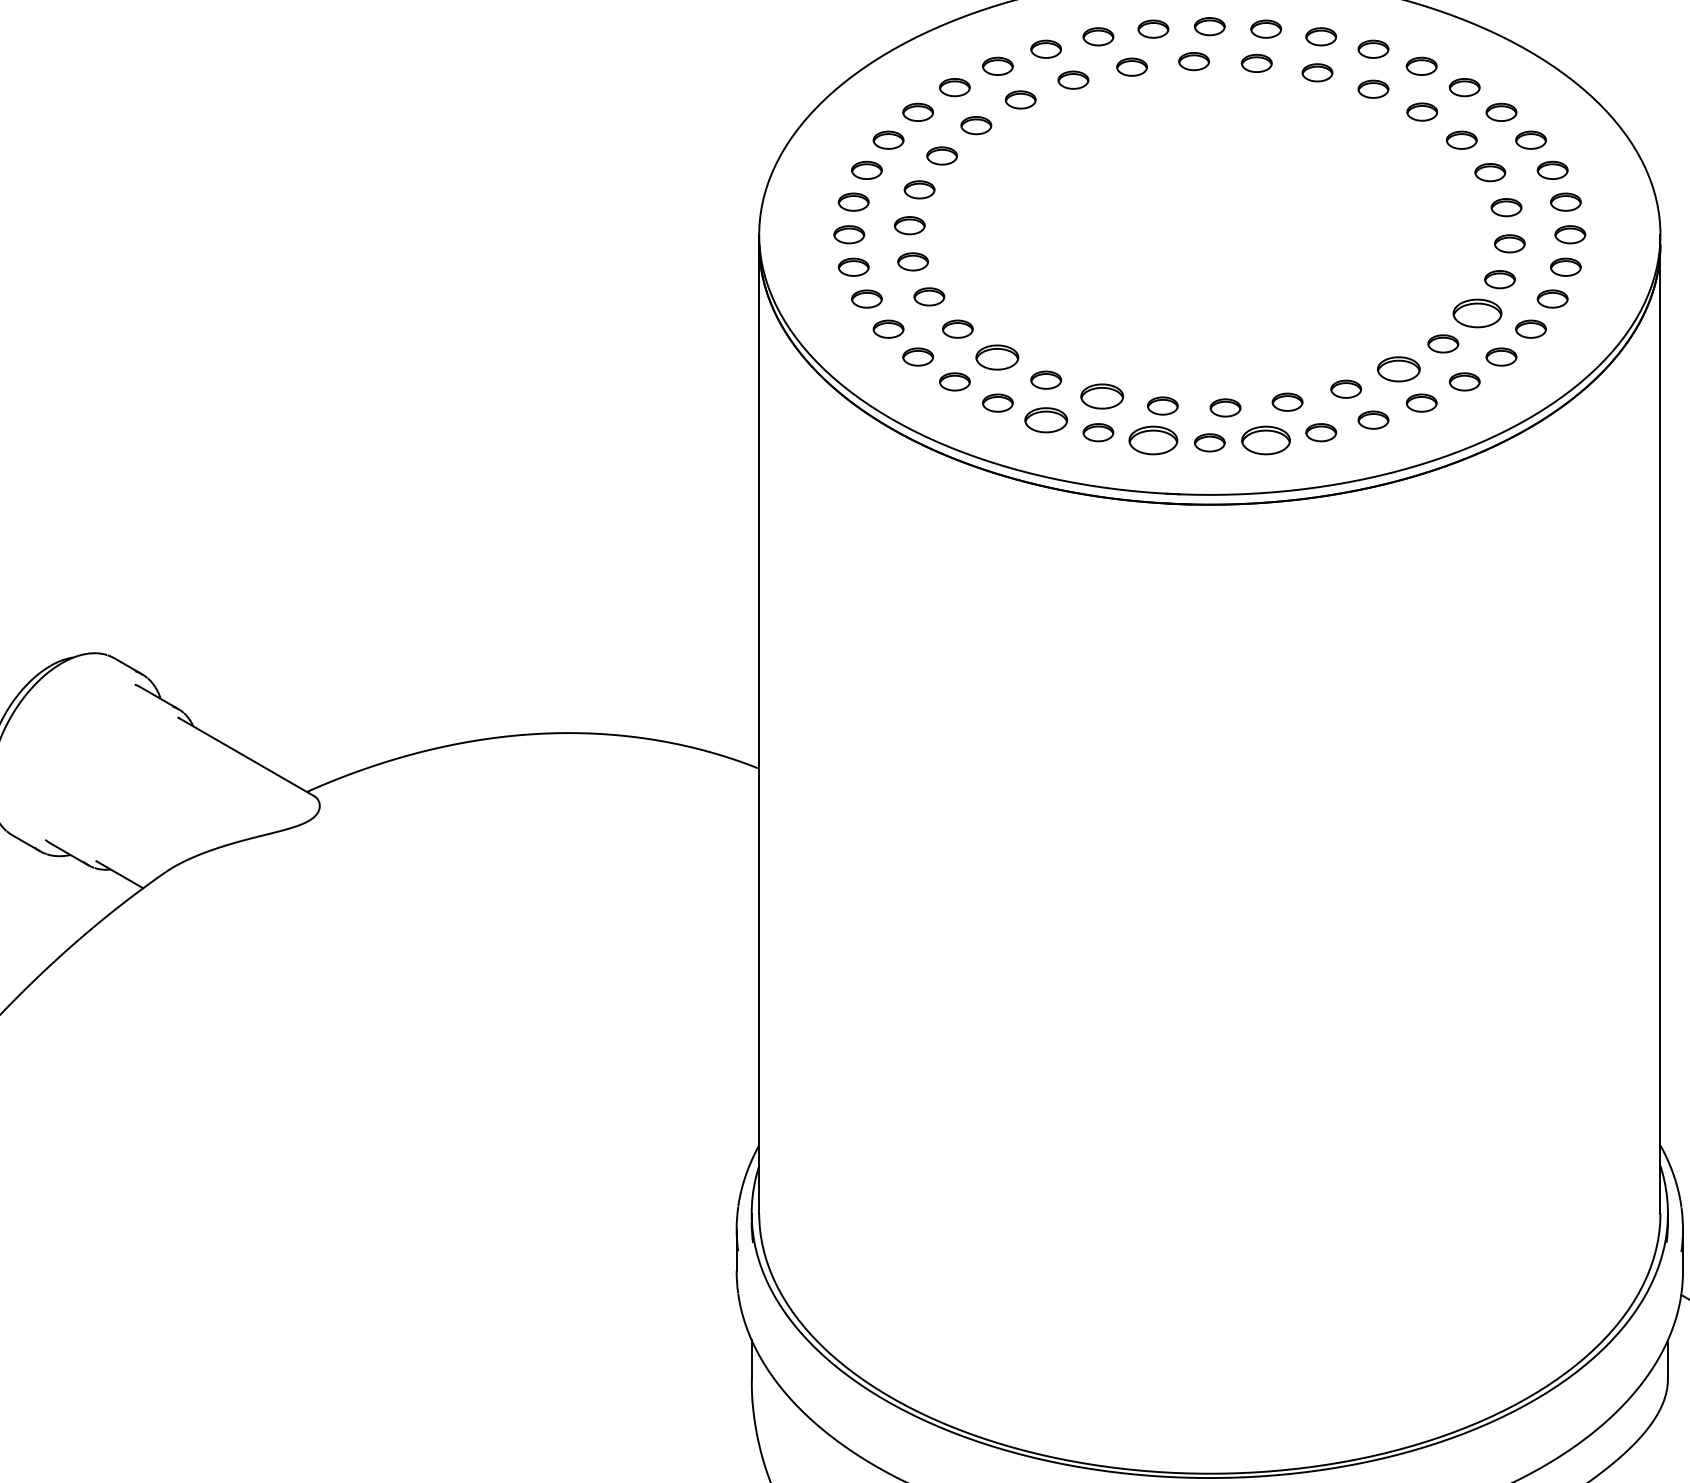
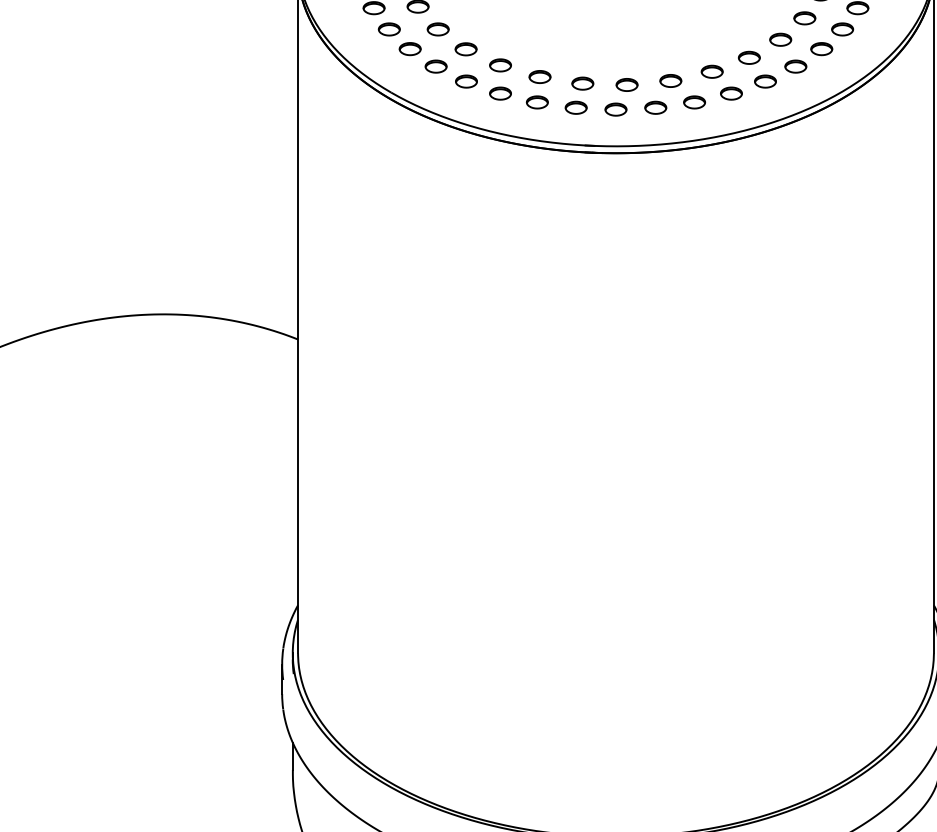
part: (1477, 313) -> (804, 18), size x0.62
part: (997, 356) -> (466, 48), size x0.71
part: (1398, 369) -> (749, 57), size x0.71
part: (1101, 396) -> (539, 76), size x0.71
part: (1045, 419) -> (500, 93), size x0.71
part: (1153, 439) -> (576, 107), size x0.62
part: (1266, 439) -> (655, 107), size x0.62

